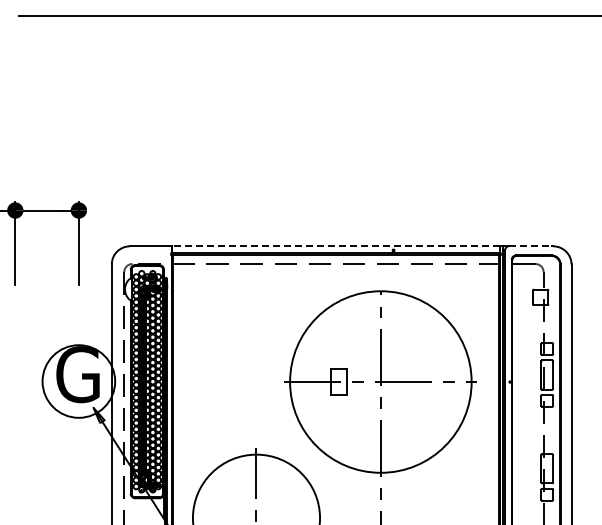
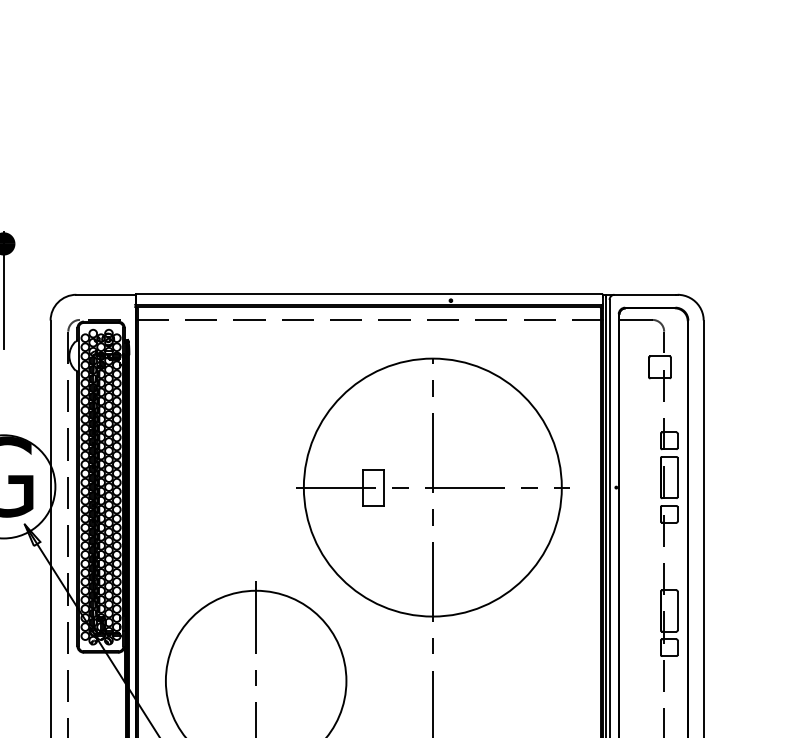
line: (335, 245) -> (368, 293), dashed -> solid
line: (530, 246) -> (645, 295), dashed -> solid

